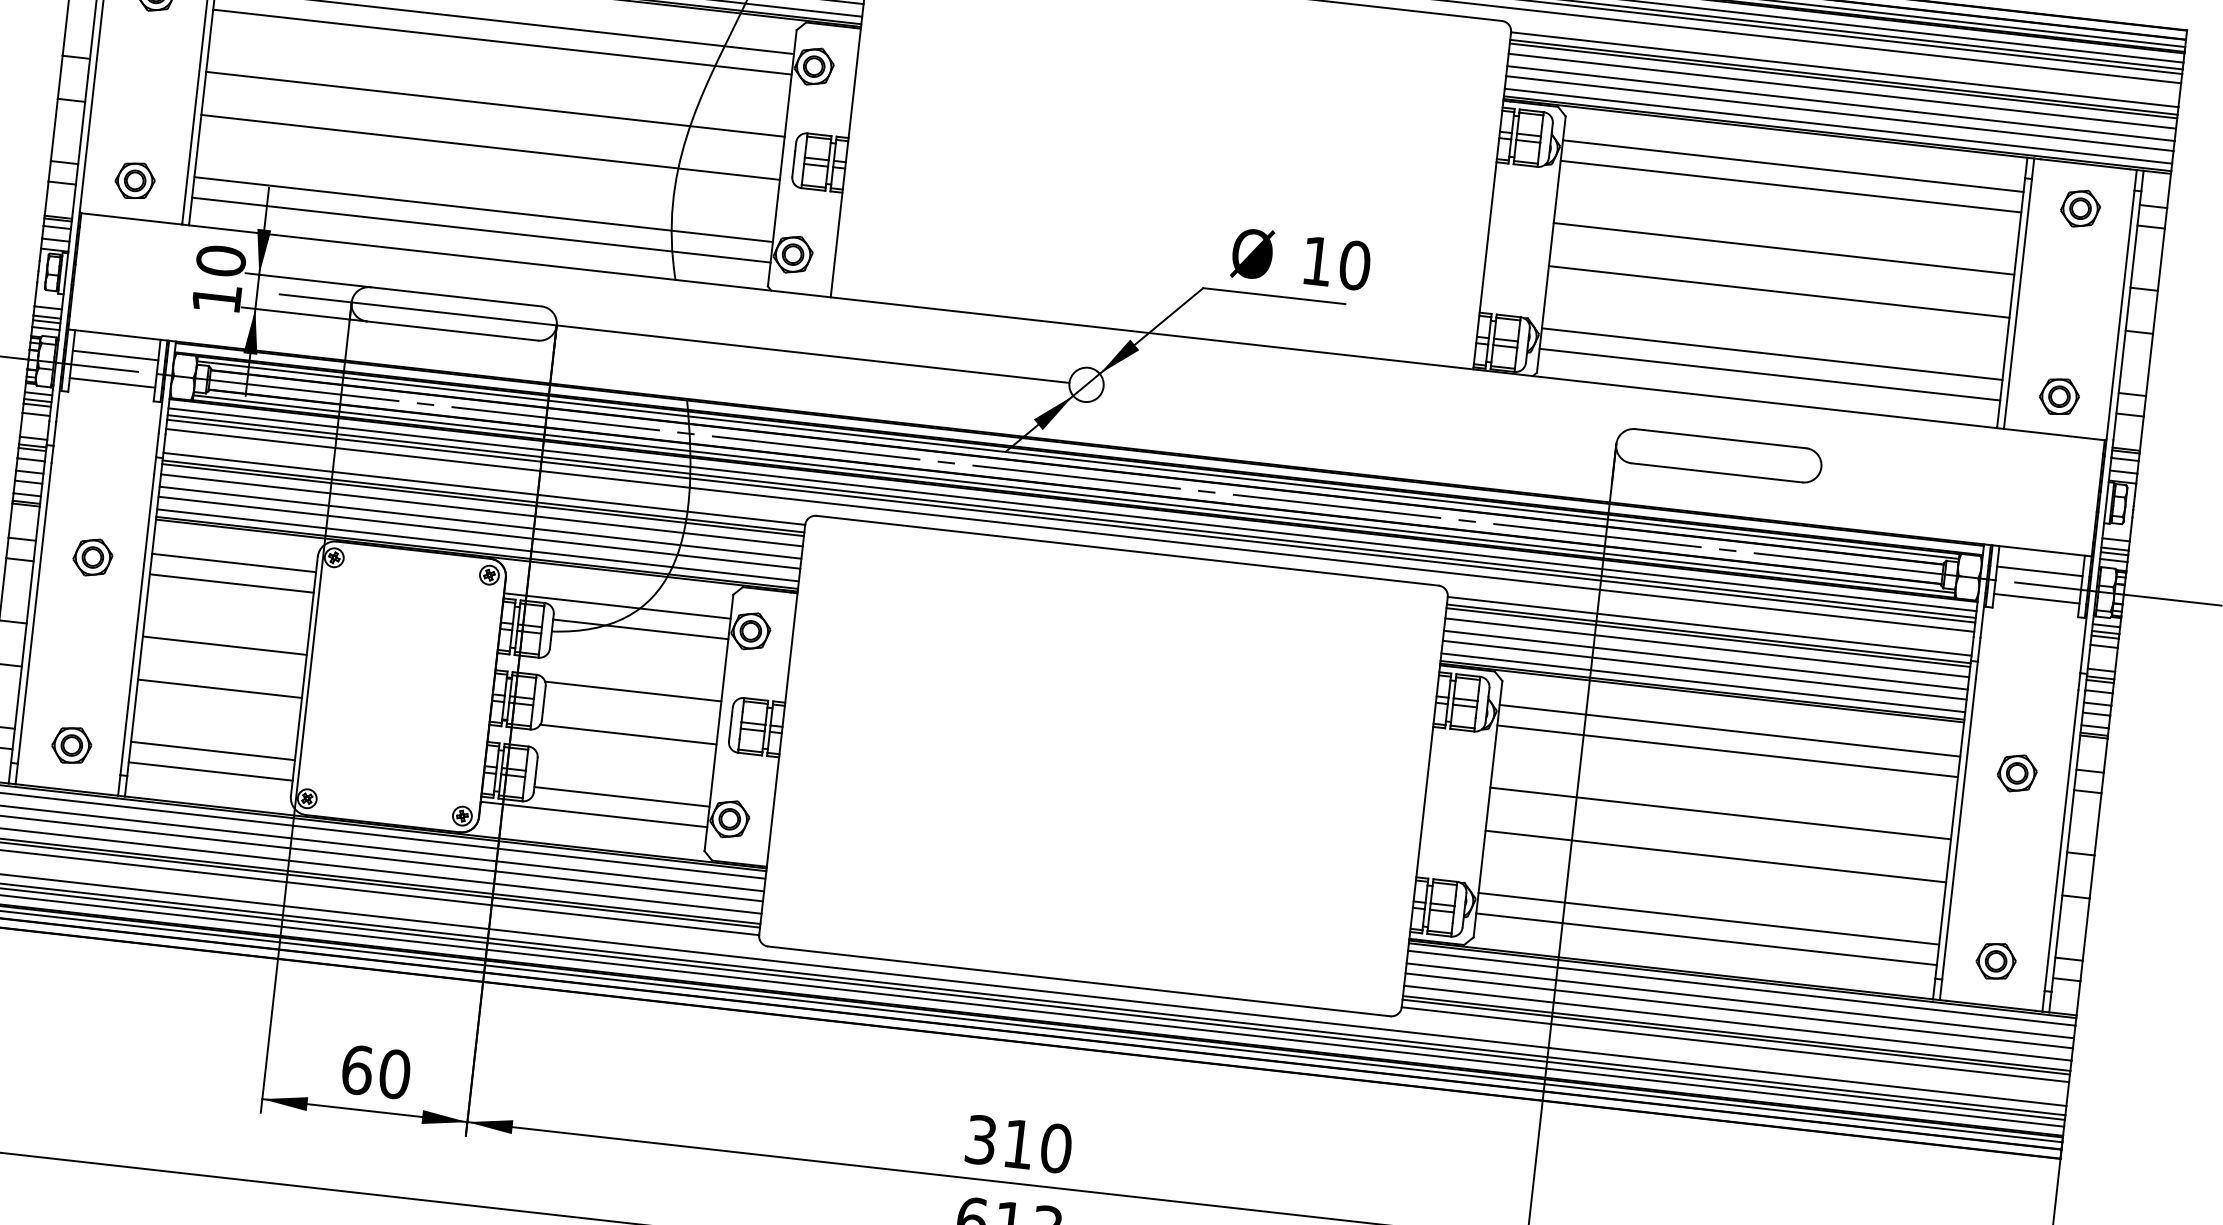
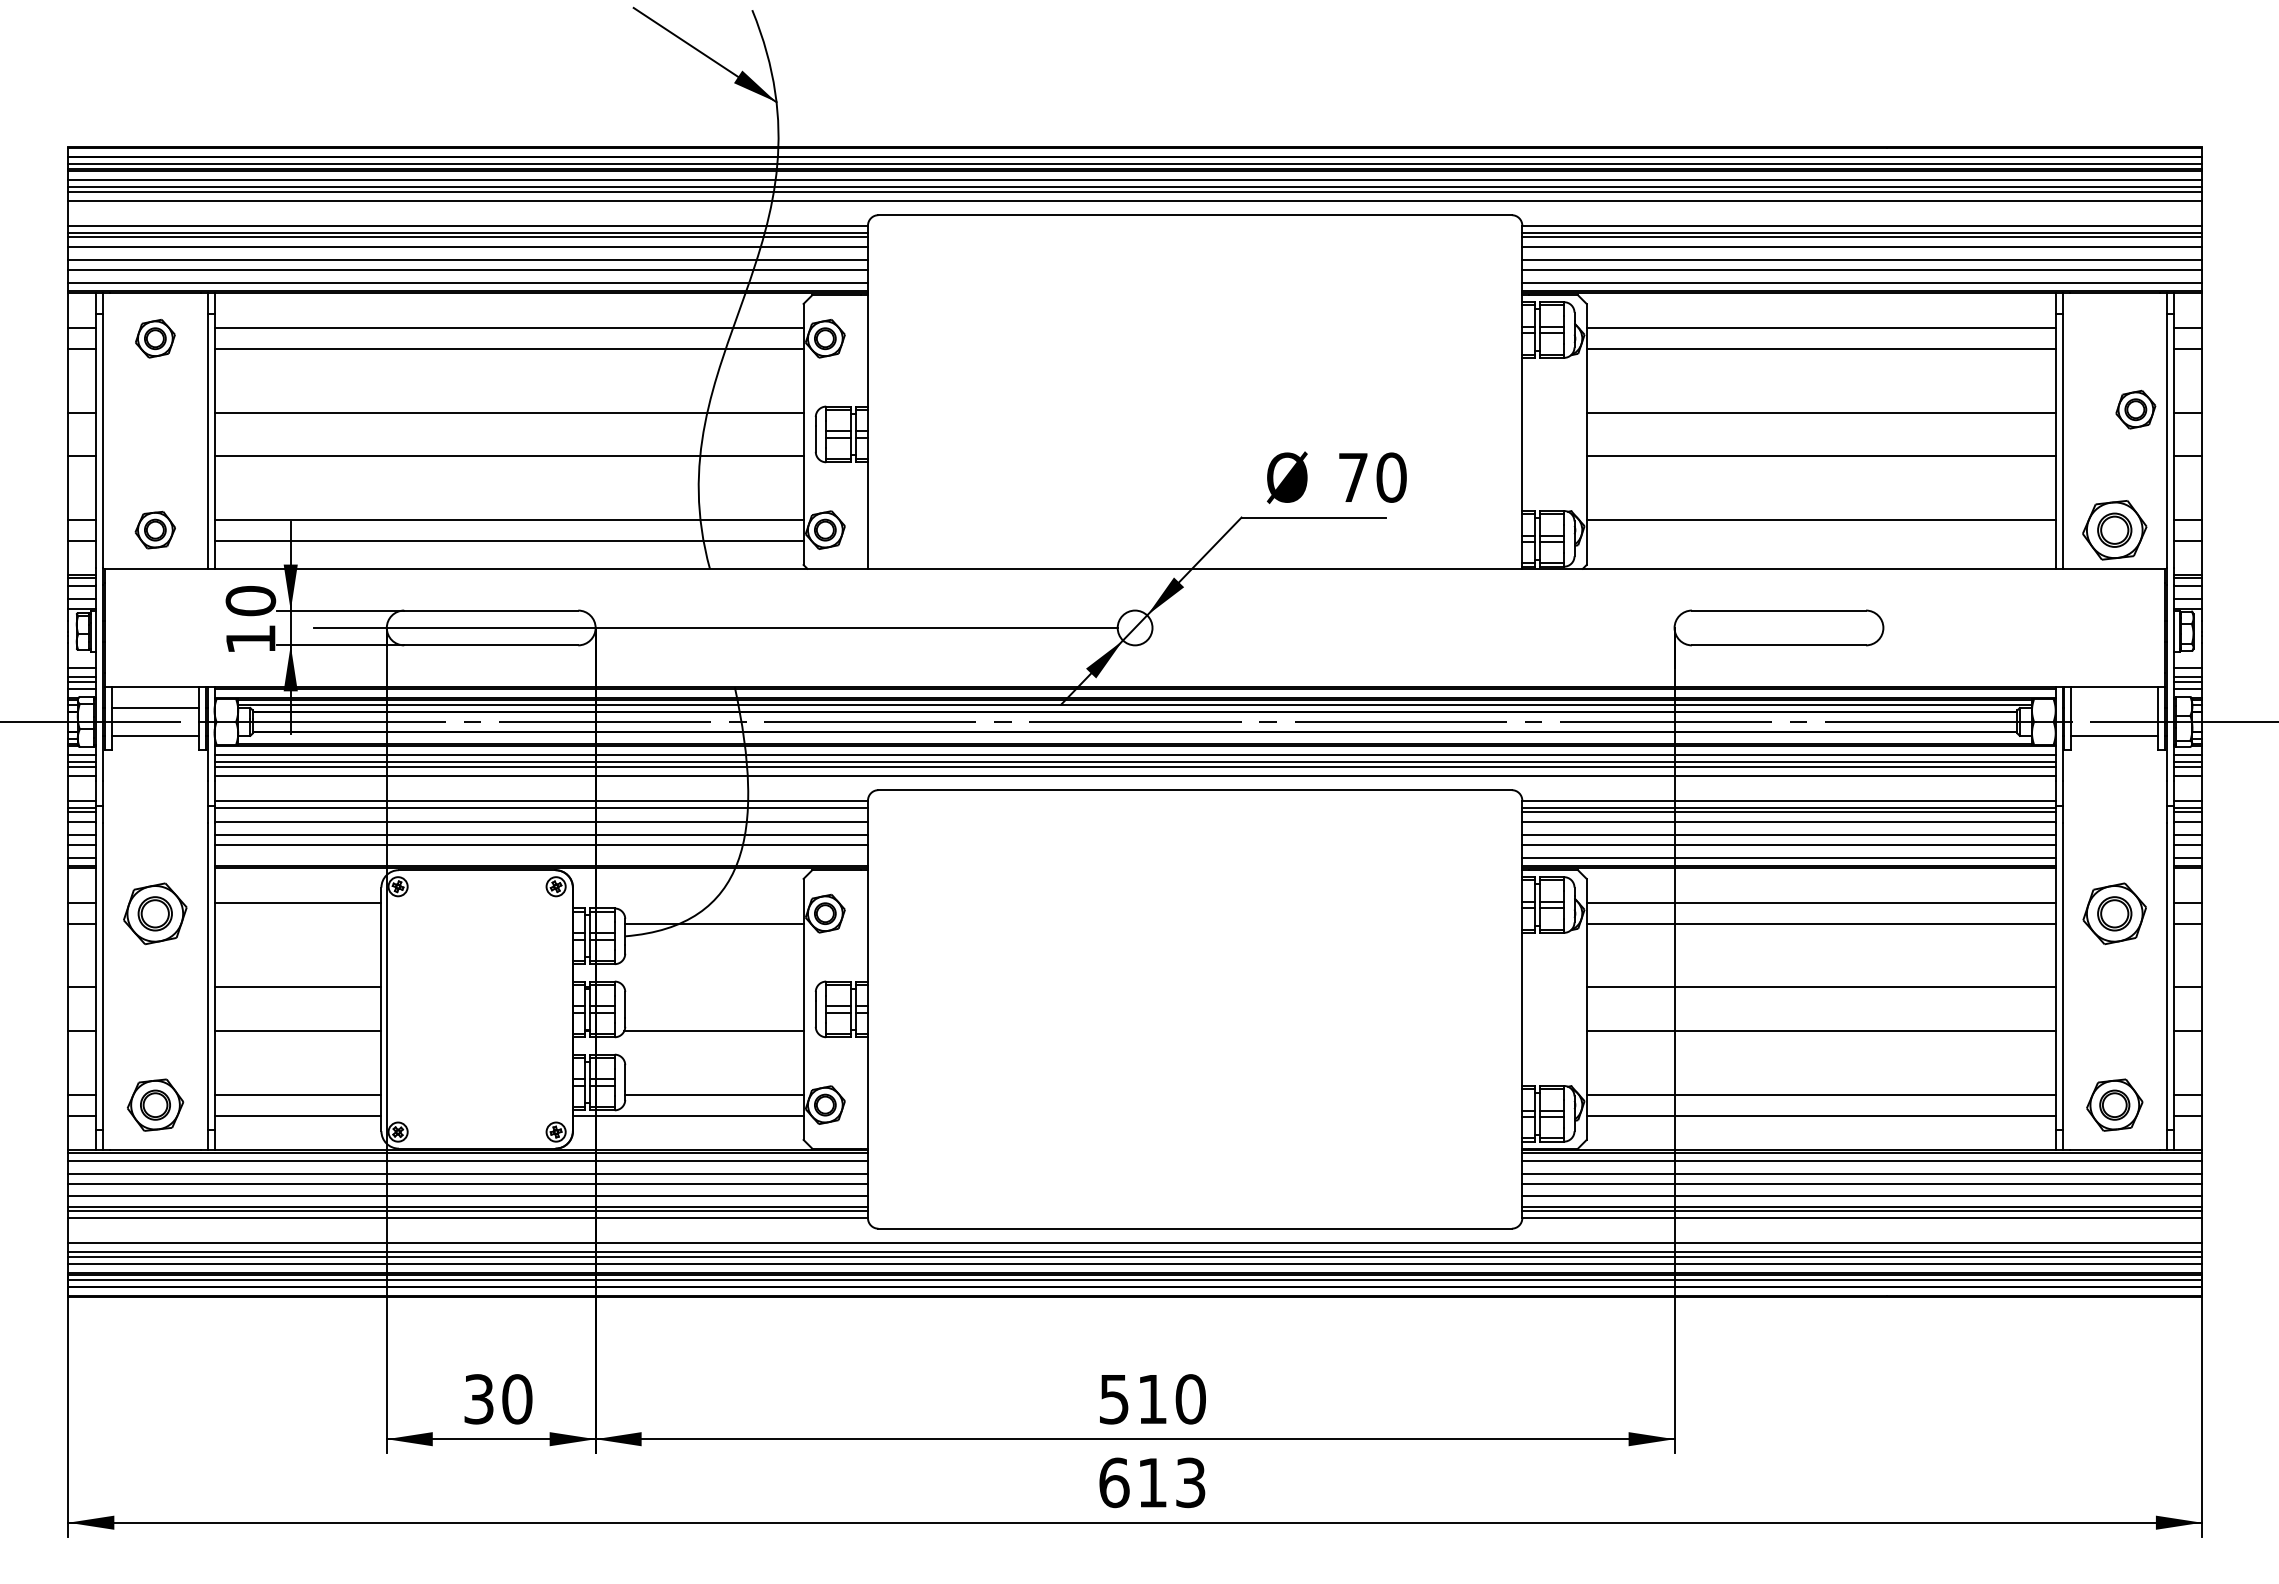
part: (2080, 208) -> (2135, 409), moved
text: (1317, 261) -> (1353, 477), 10 -> 70
line: (1769, 374) -> (1820, 540), removed
part: (2059, 396) -> (2114, 529), size x1.6
line: (1074, 494) -> (1135, 739), removed
line: (482, 499) -> (540, 811), removed
line: (477, 545) -> (540, 858), removed
part: (93, 557) -> (155, 913), size x1.6
line: (2039, 571) -> (2114, 708), removed
line: (231, 583) -> (297, 924), removed
line: (617, 606) -> (688, 903), removed
line: (632, 691) -> (713, 987), removed
part: (71, 744) -> (154, 1104), size x1.4
part: (2016, 773) -> (2114, 913), size x1.6
part: (1995, 960) -> (2114, 1104), size x1.4
text: (357, 1070) -> (479, 1399), 60 -> 30
text: (981, 1139) -> (1114, 1398), 310 -> 510

